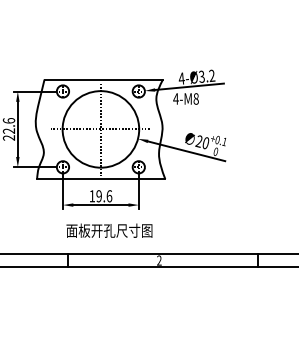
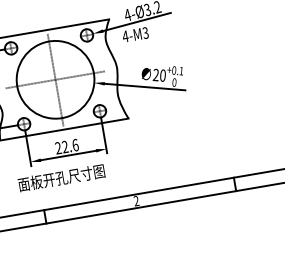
text: (195, 98) -> (144, 32), 4-M8 -> 4-M3
text: (95, 196) -> (61, 147), 19.6 -> 22.6
text: (109, 230) -> (61, 177), moved

